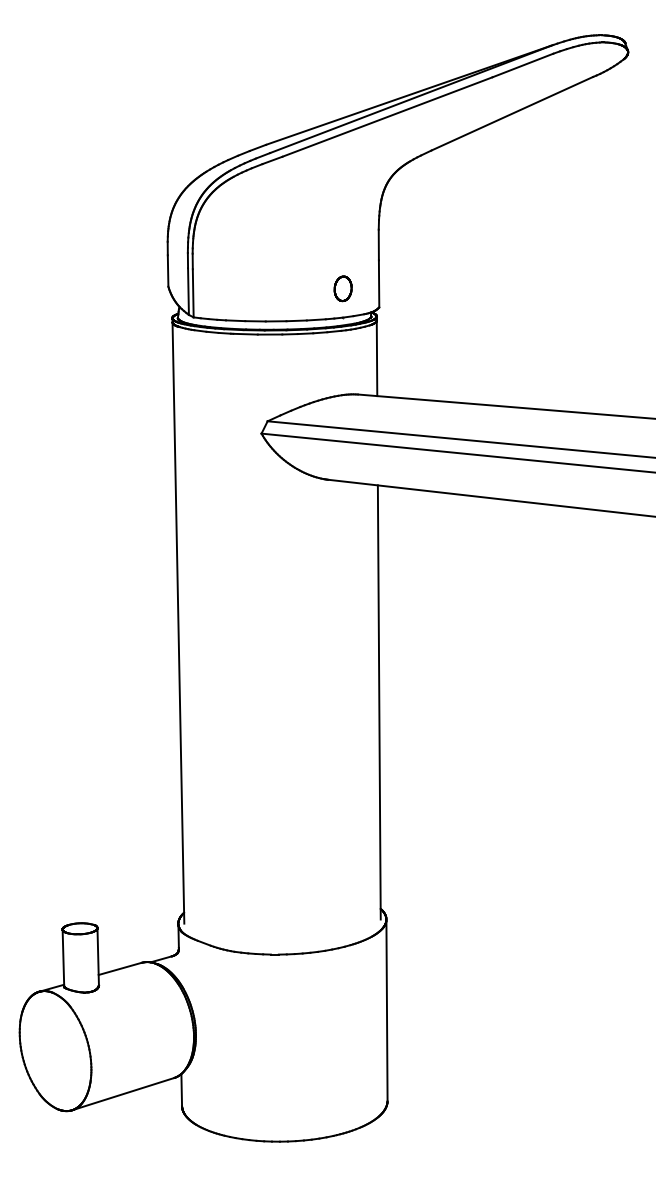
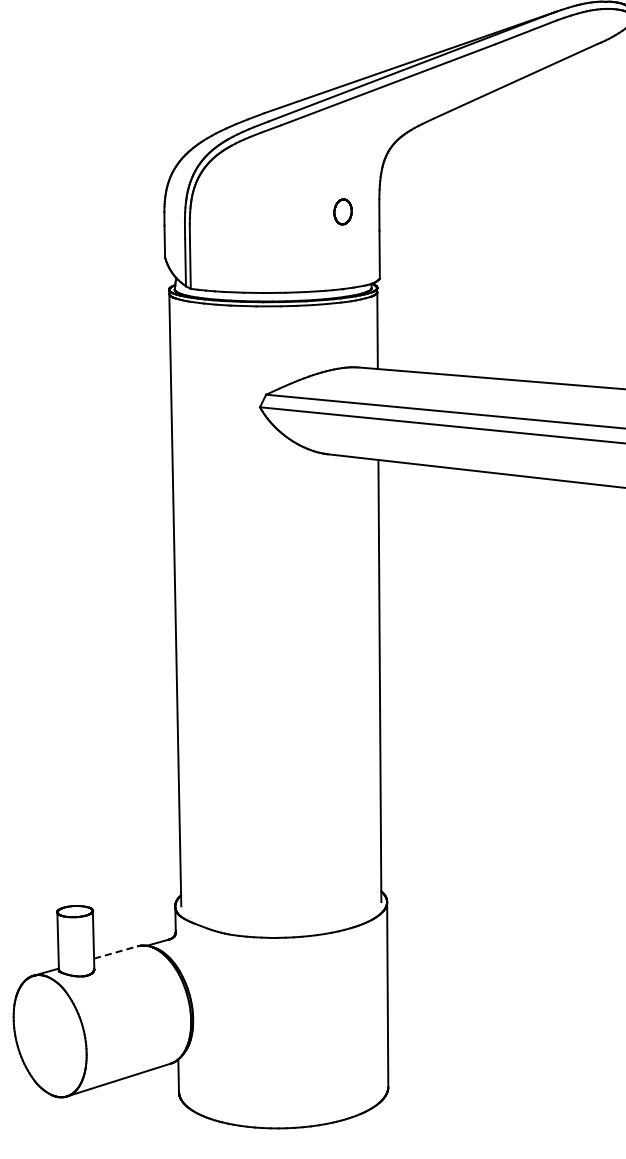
part: (342, 288) -> (342, 211), moved
line: (120, 968) -> (116, 952), solid -> dashed

